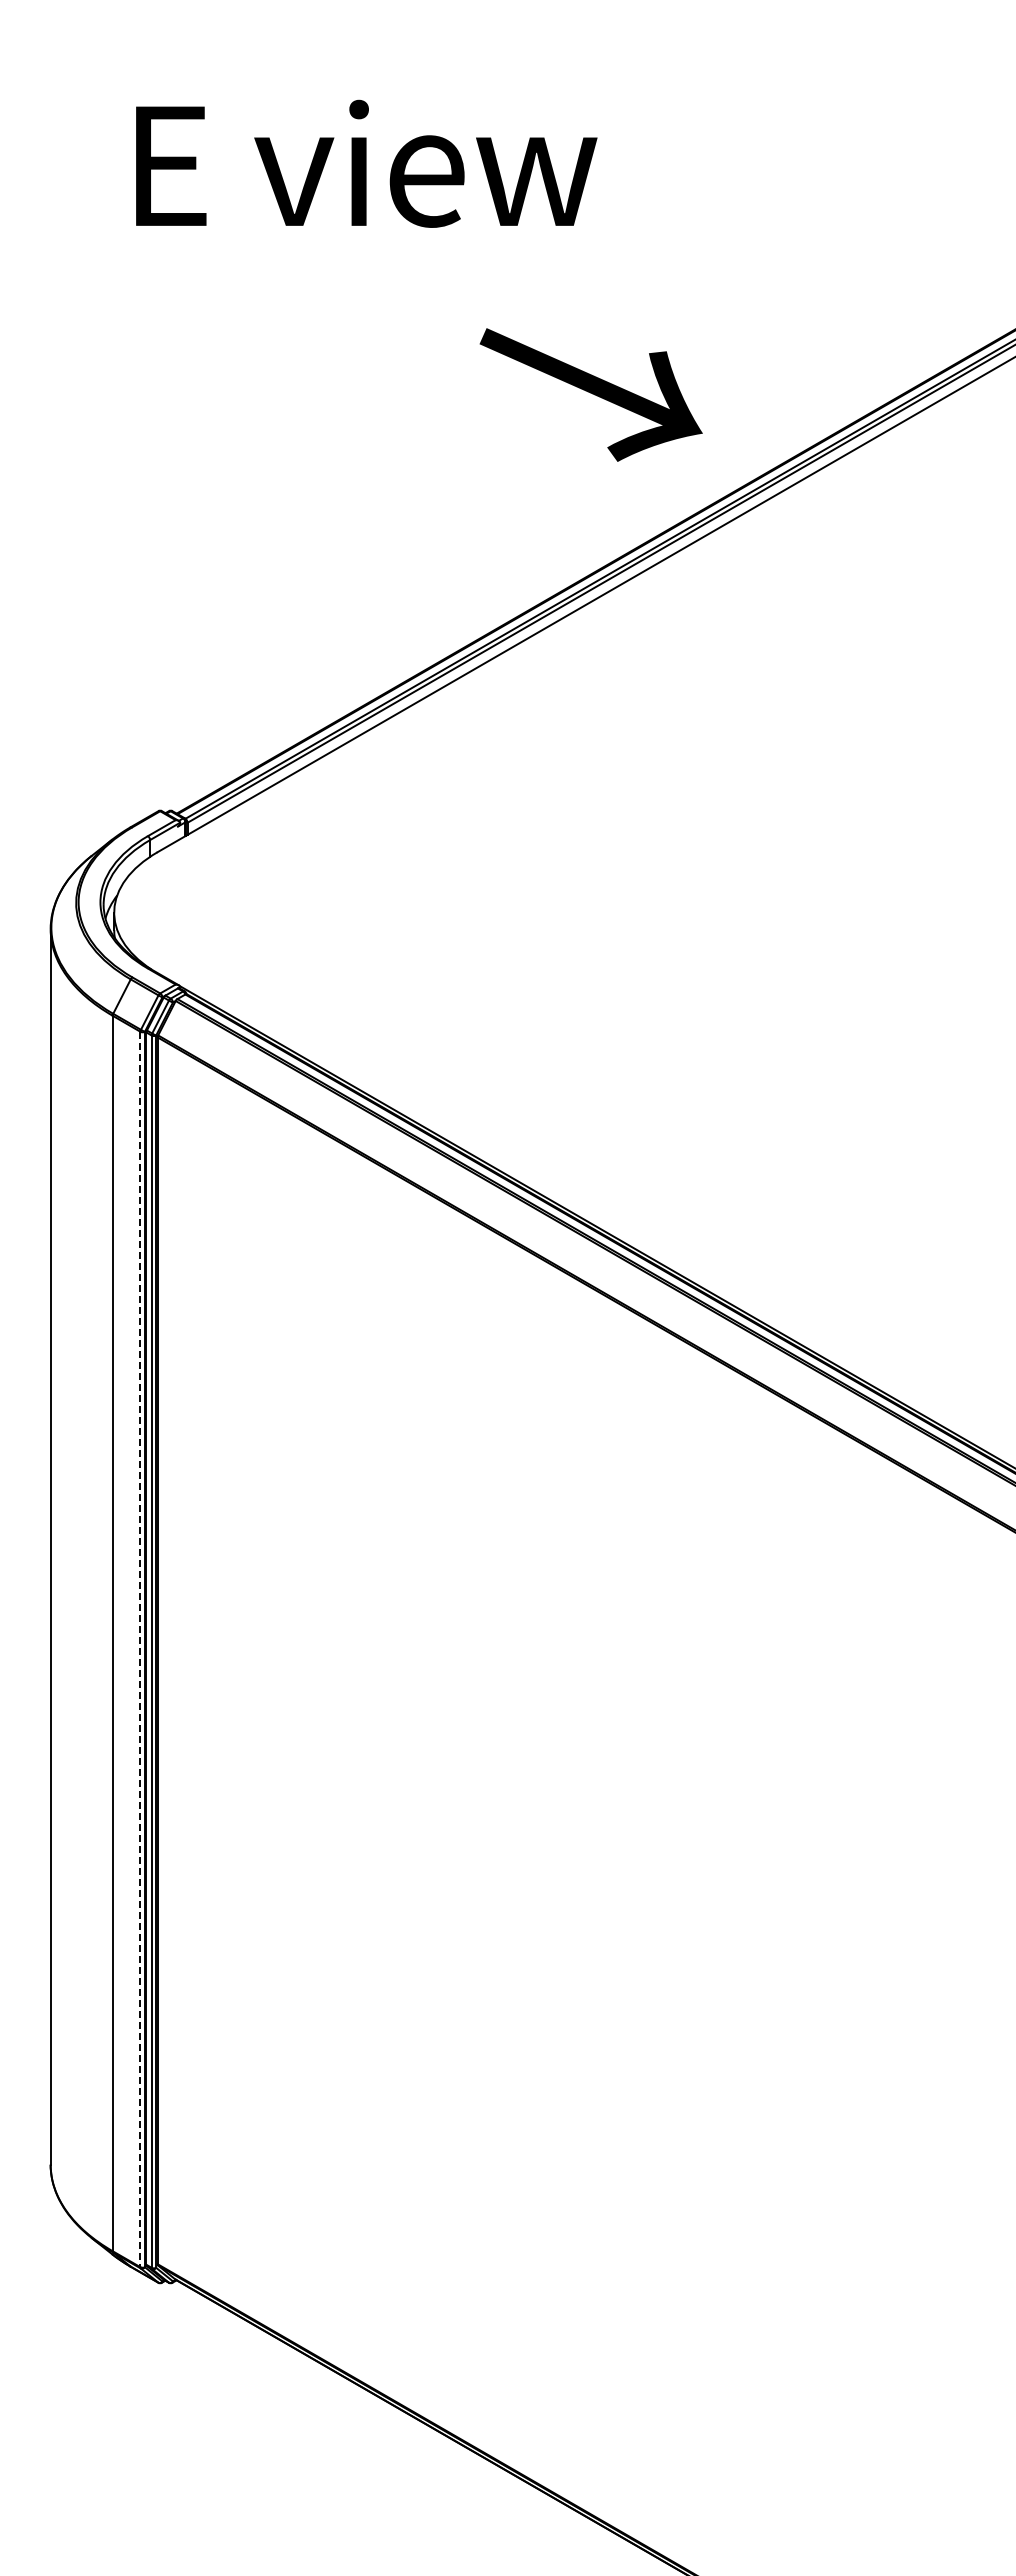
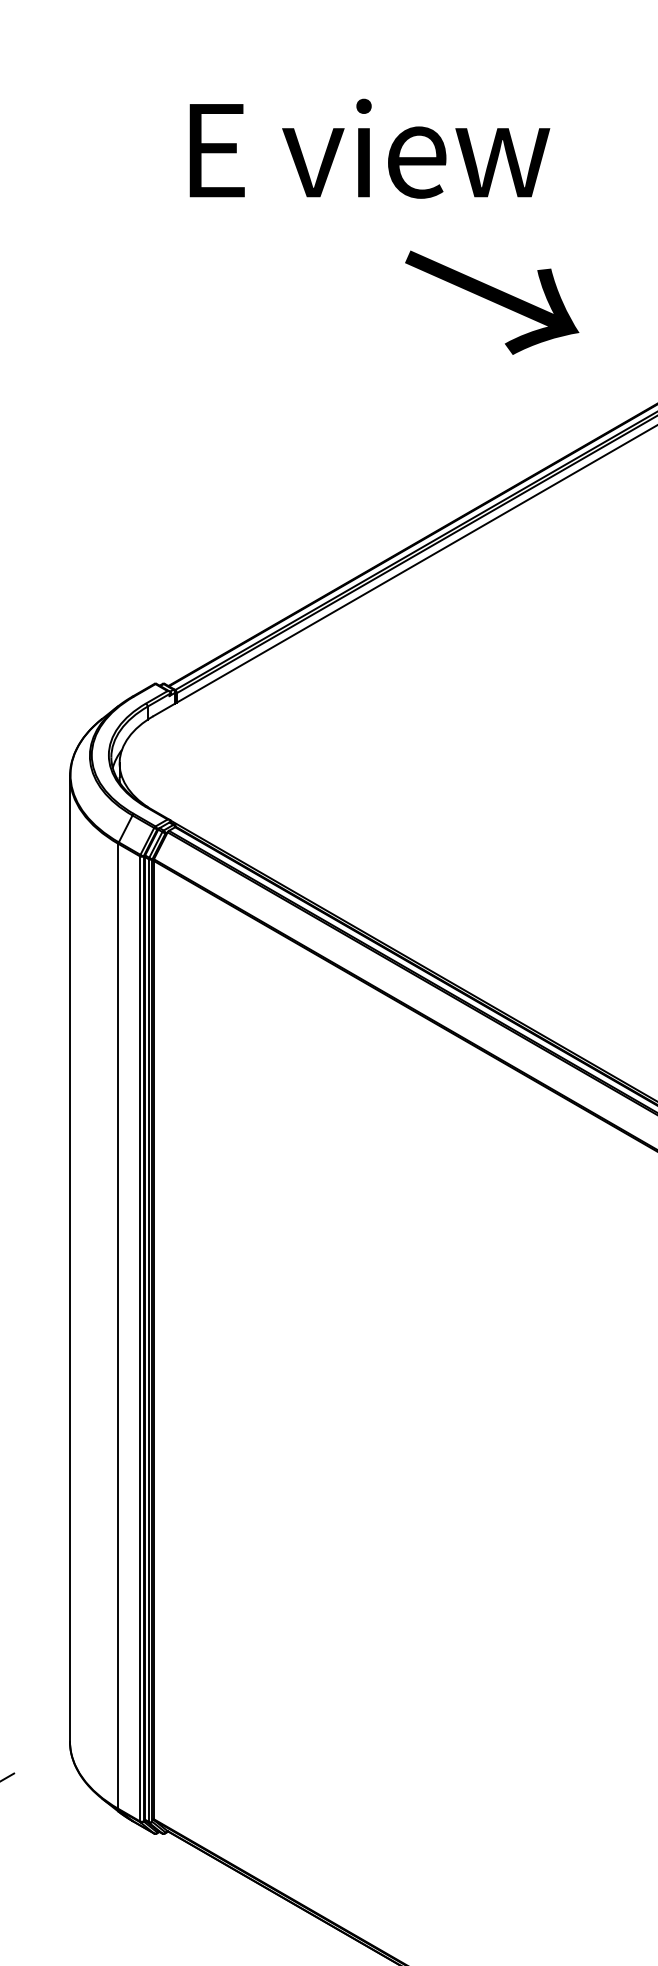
text: (366, 163) -> (369, 148), moved
text: (590, 394) -> (491, 302), moved
line: (140, 1649) -> (140, 1338), dashed -> solid

